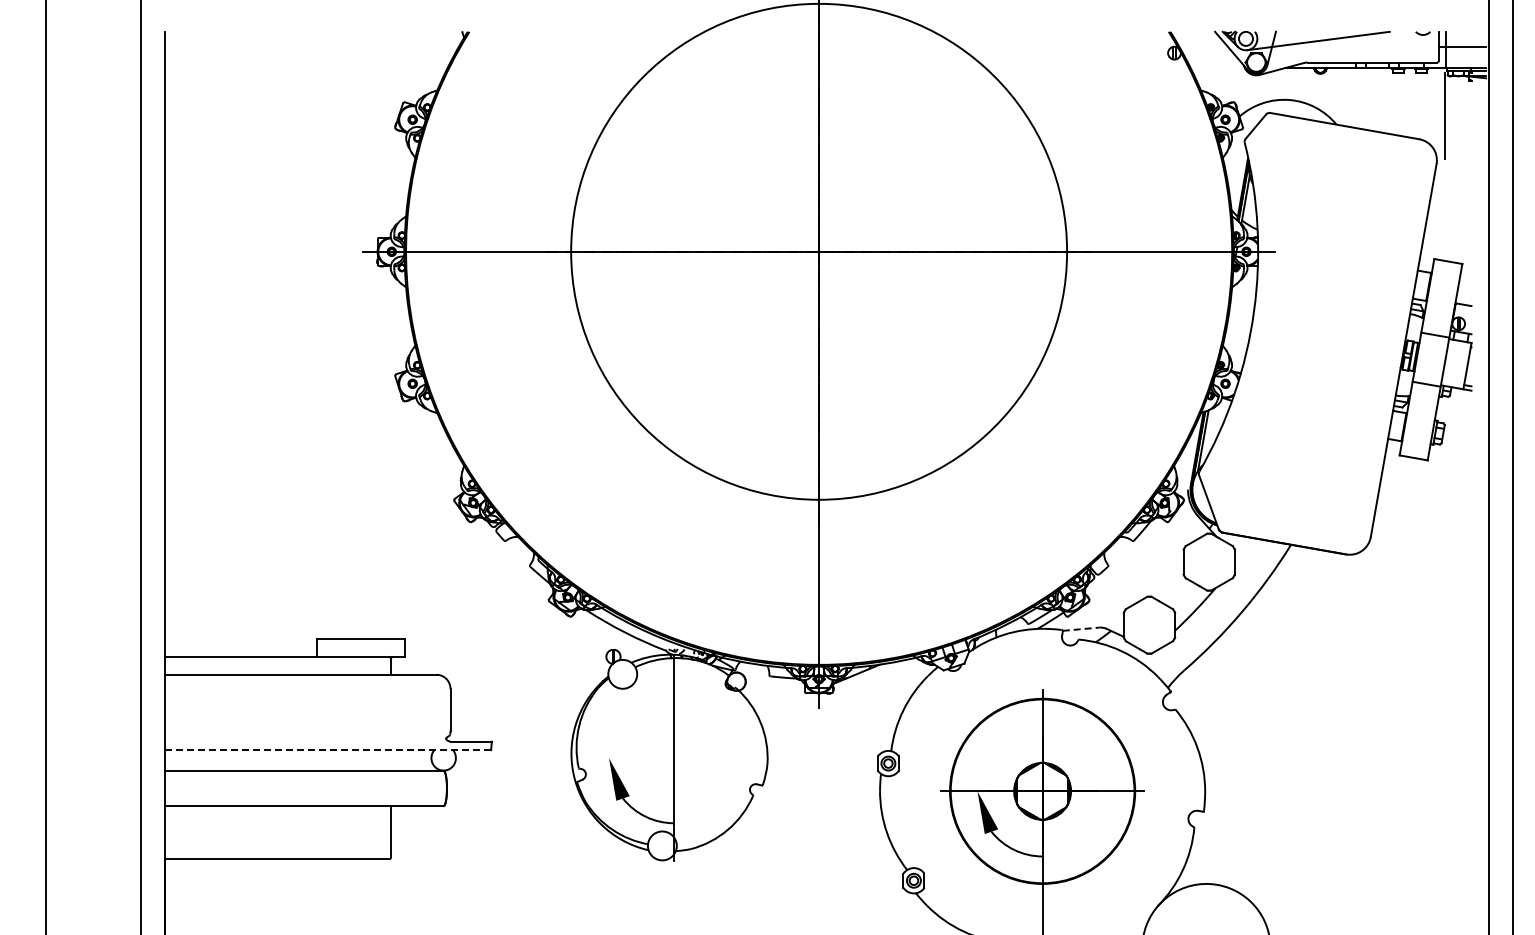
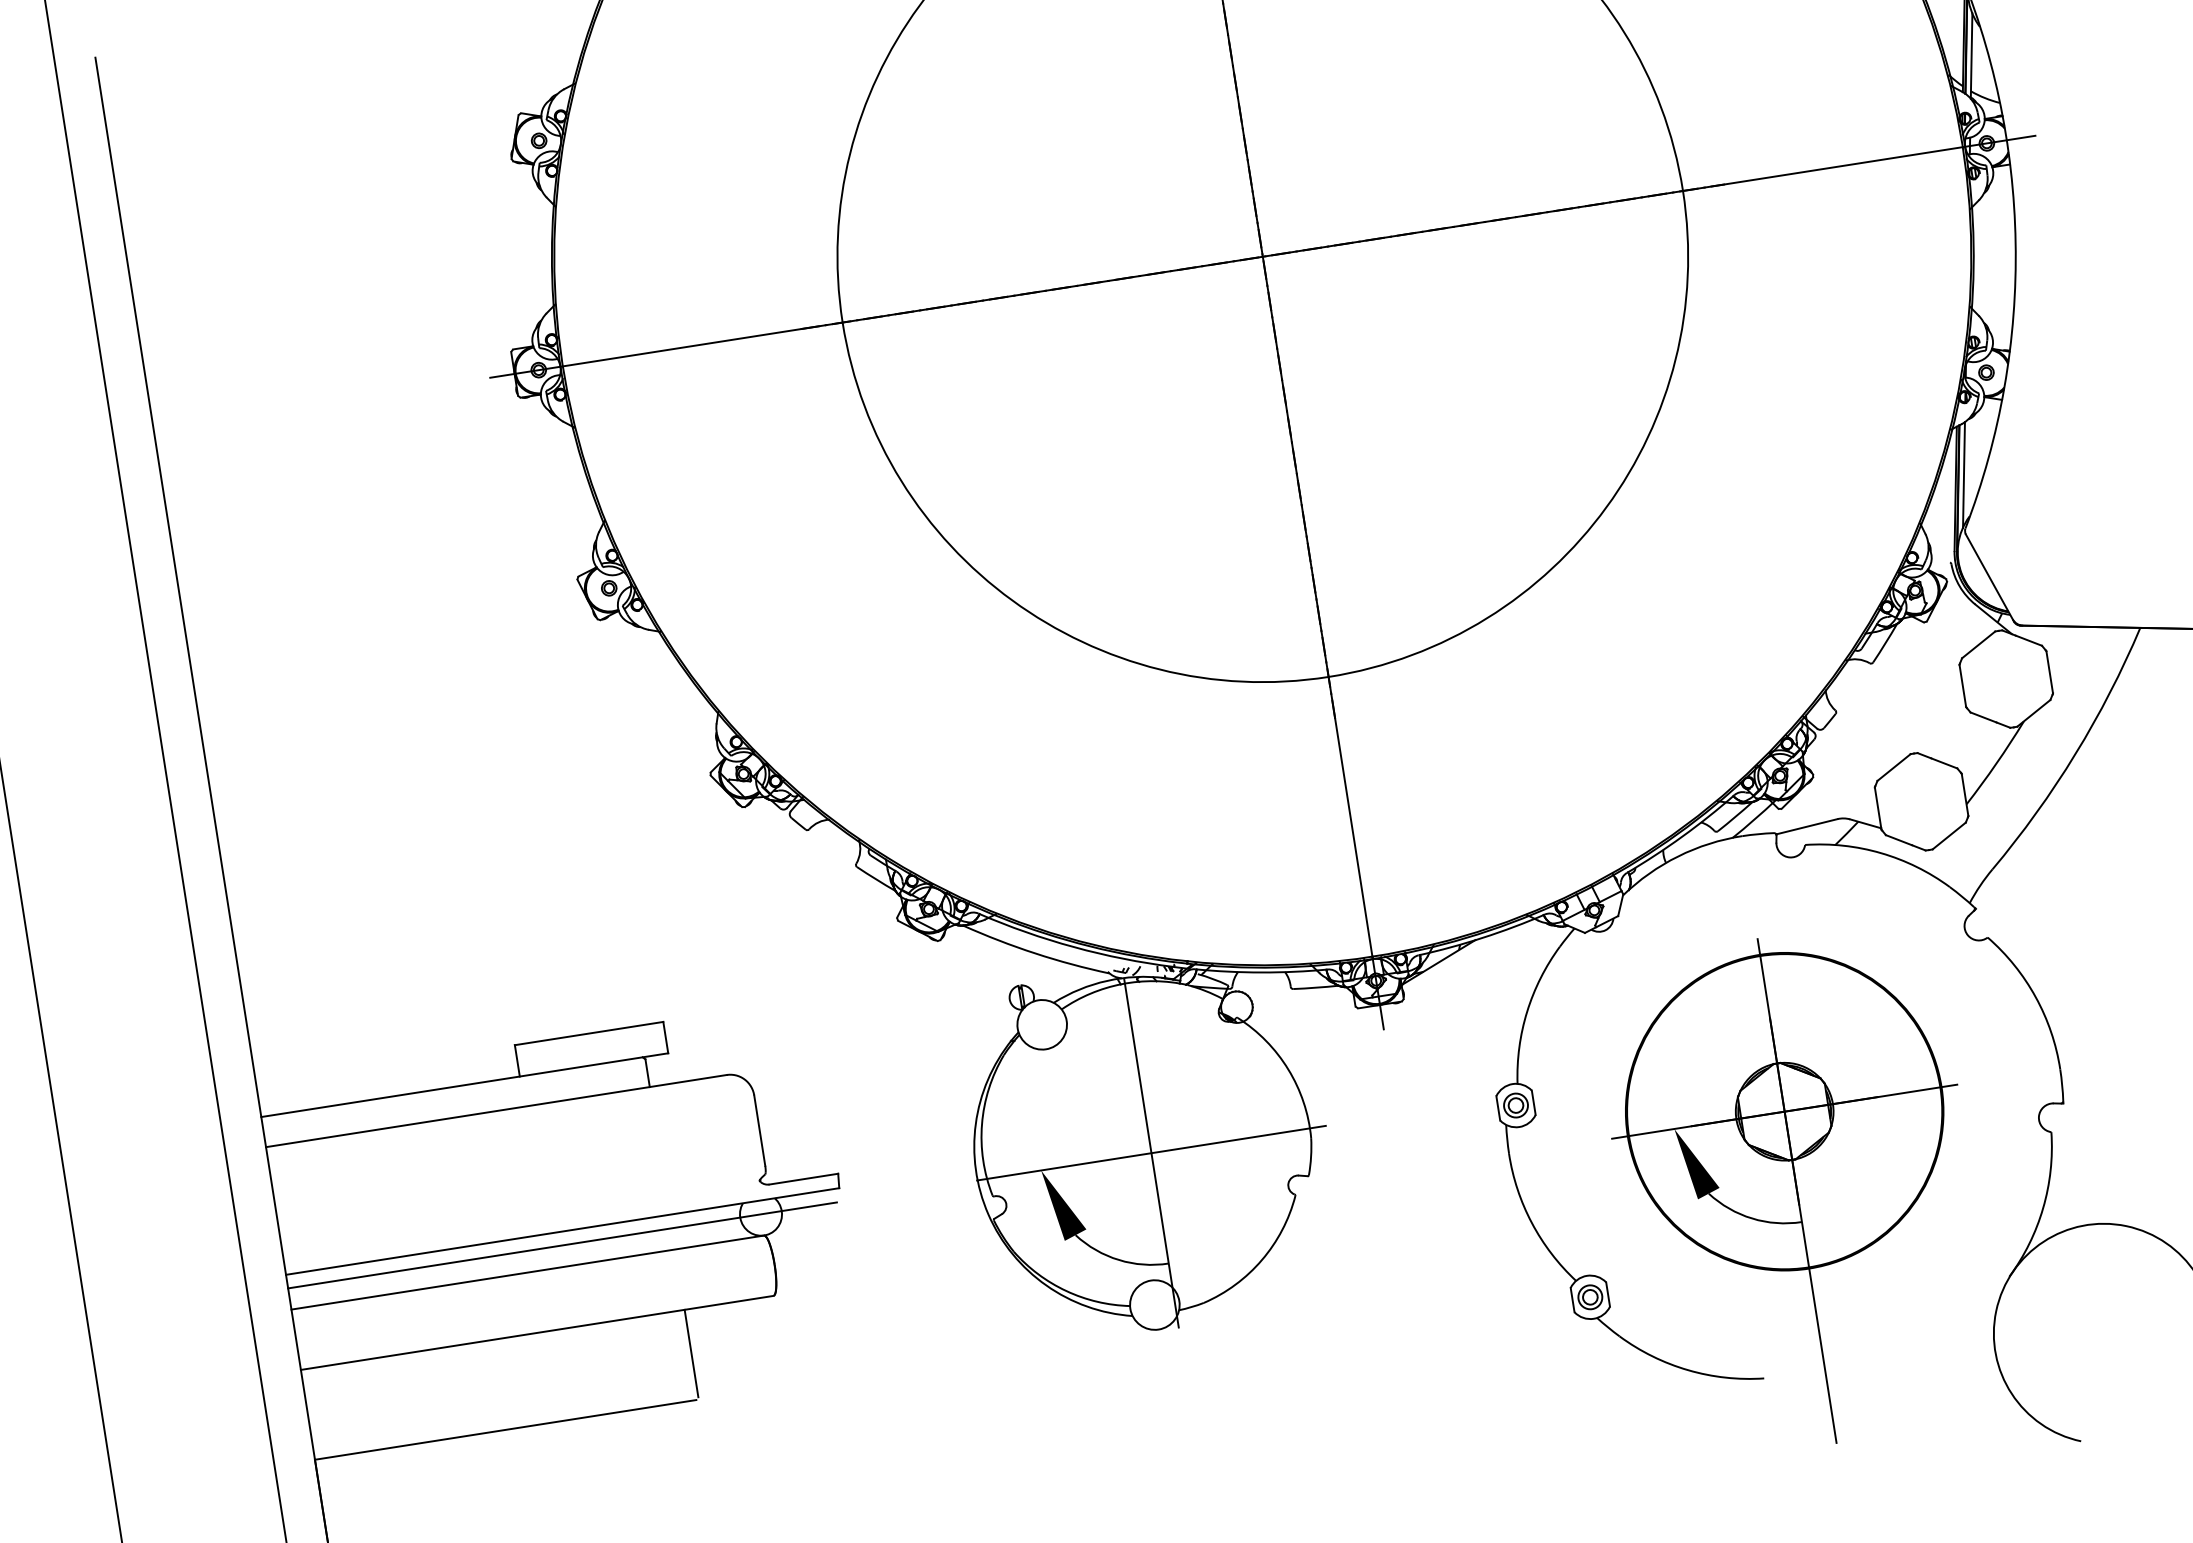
line: (1081, 629) -> (1807, 827), dashed -> solid
line: (328, 750) -> (563, 1231), dashed -> solid
line: (326, 758) -> (562, 1246), added
line: (674, 758) -> (1152, 1153), added

